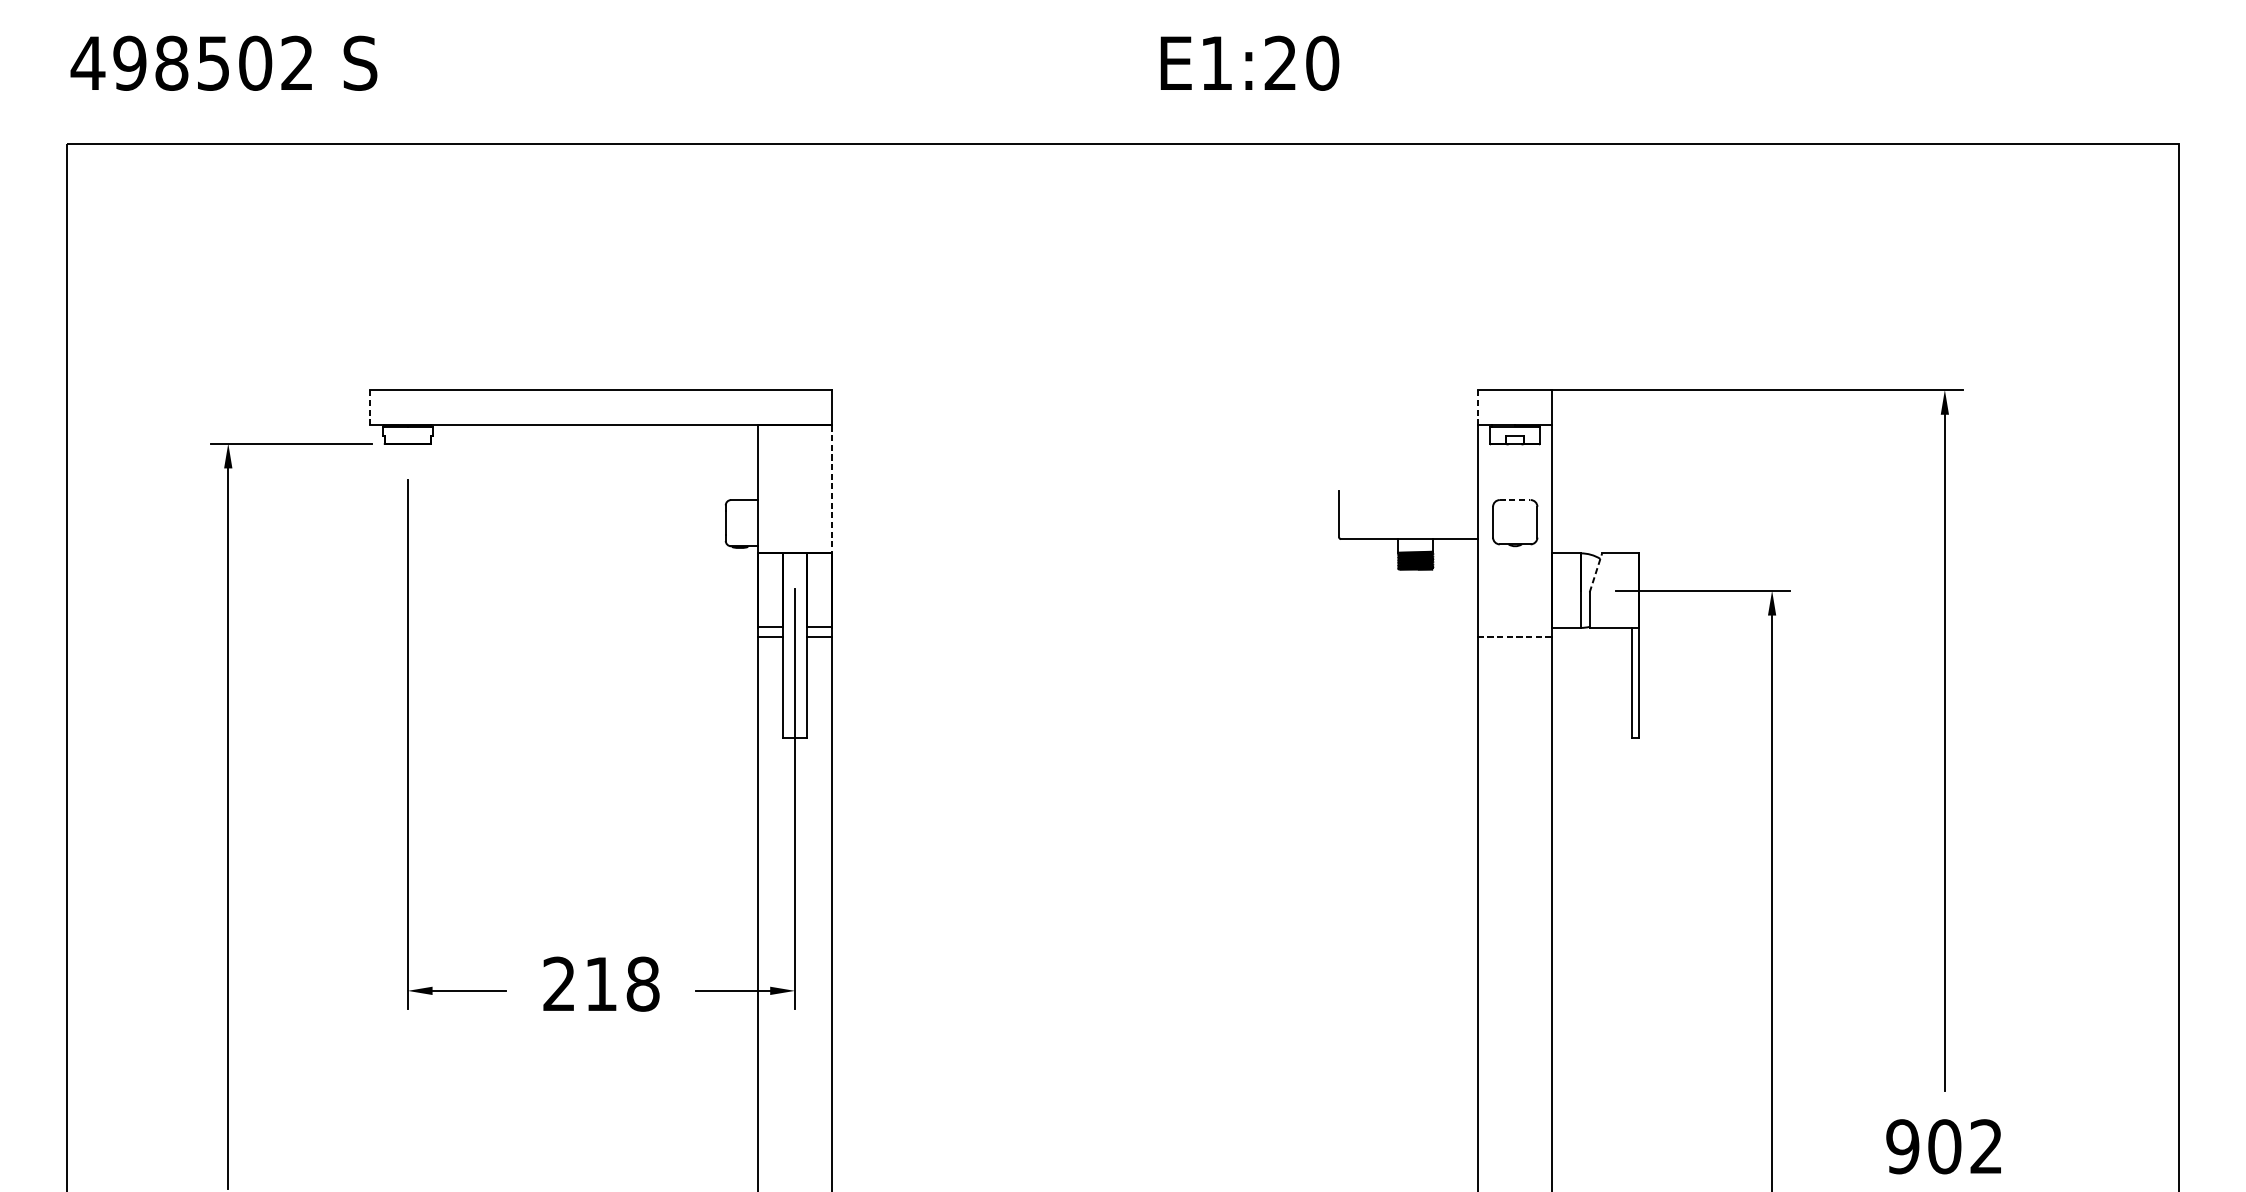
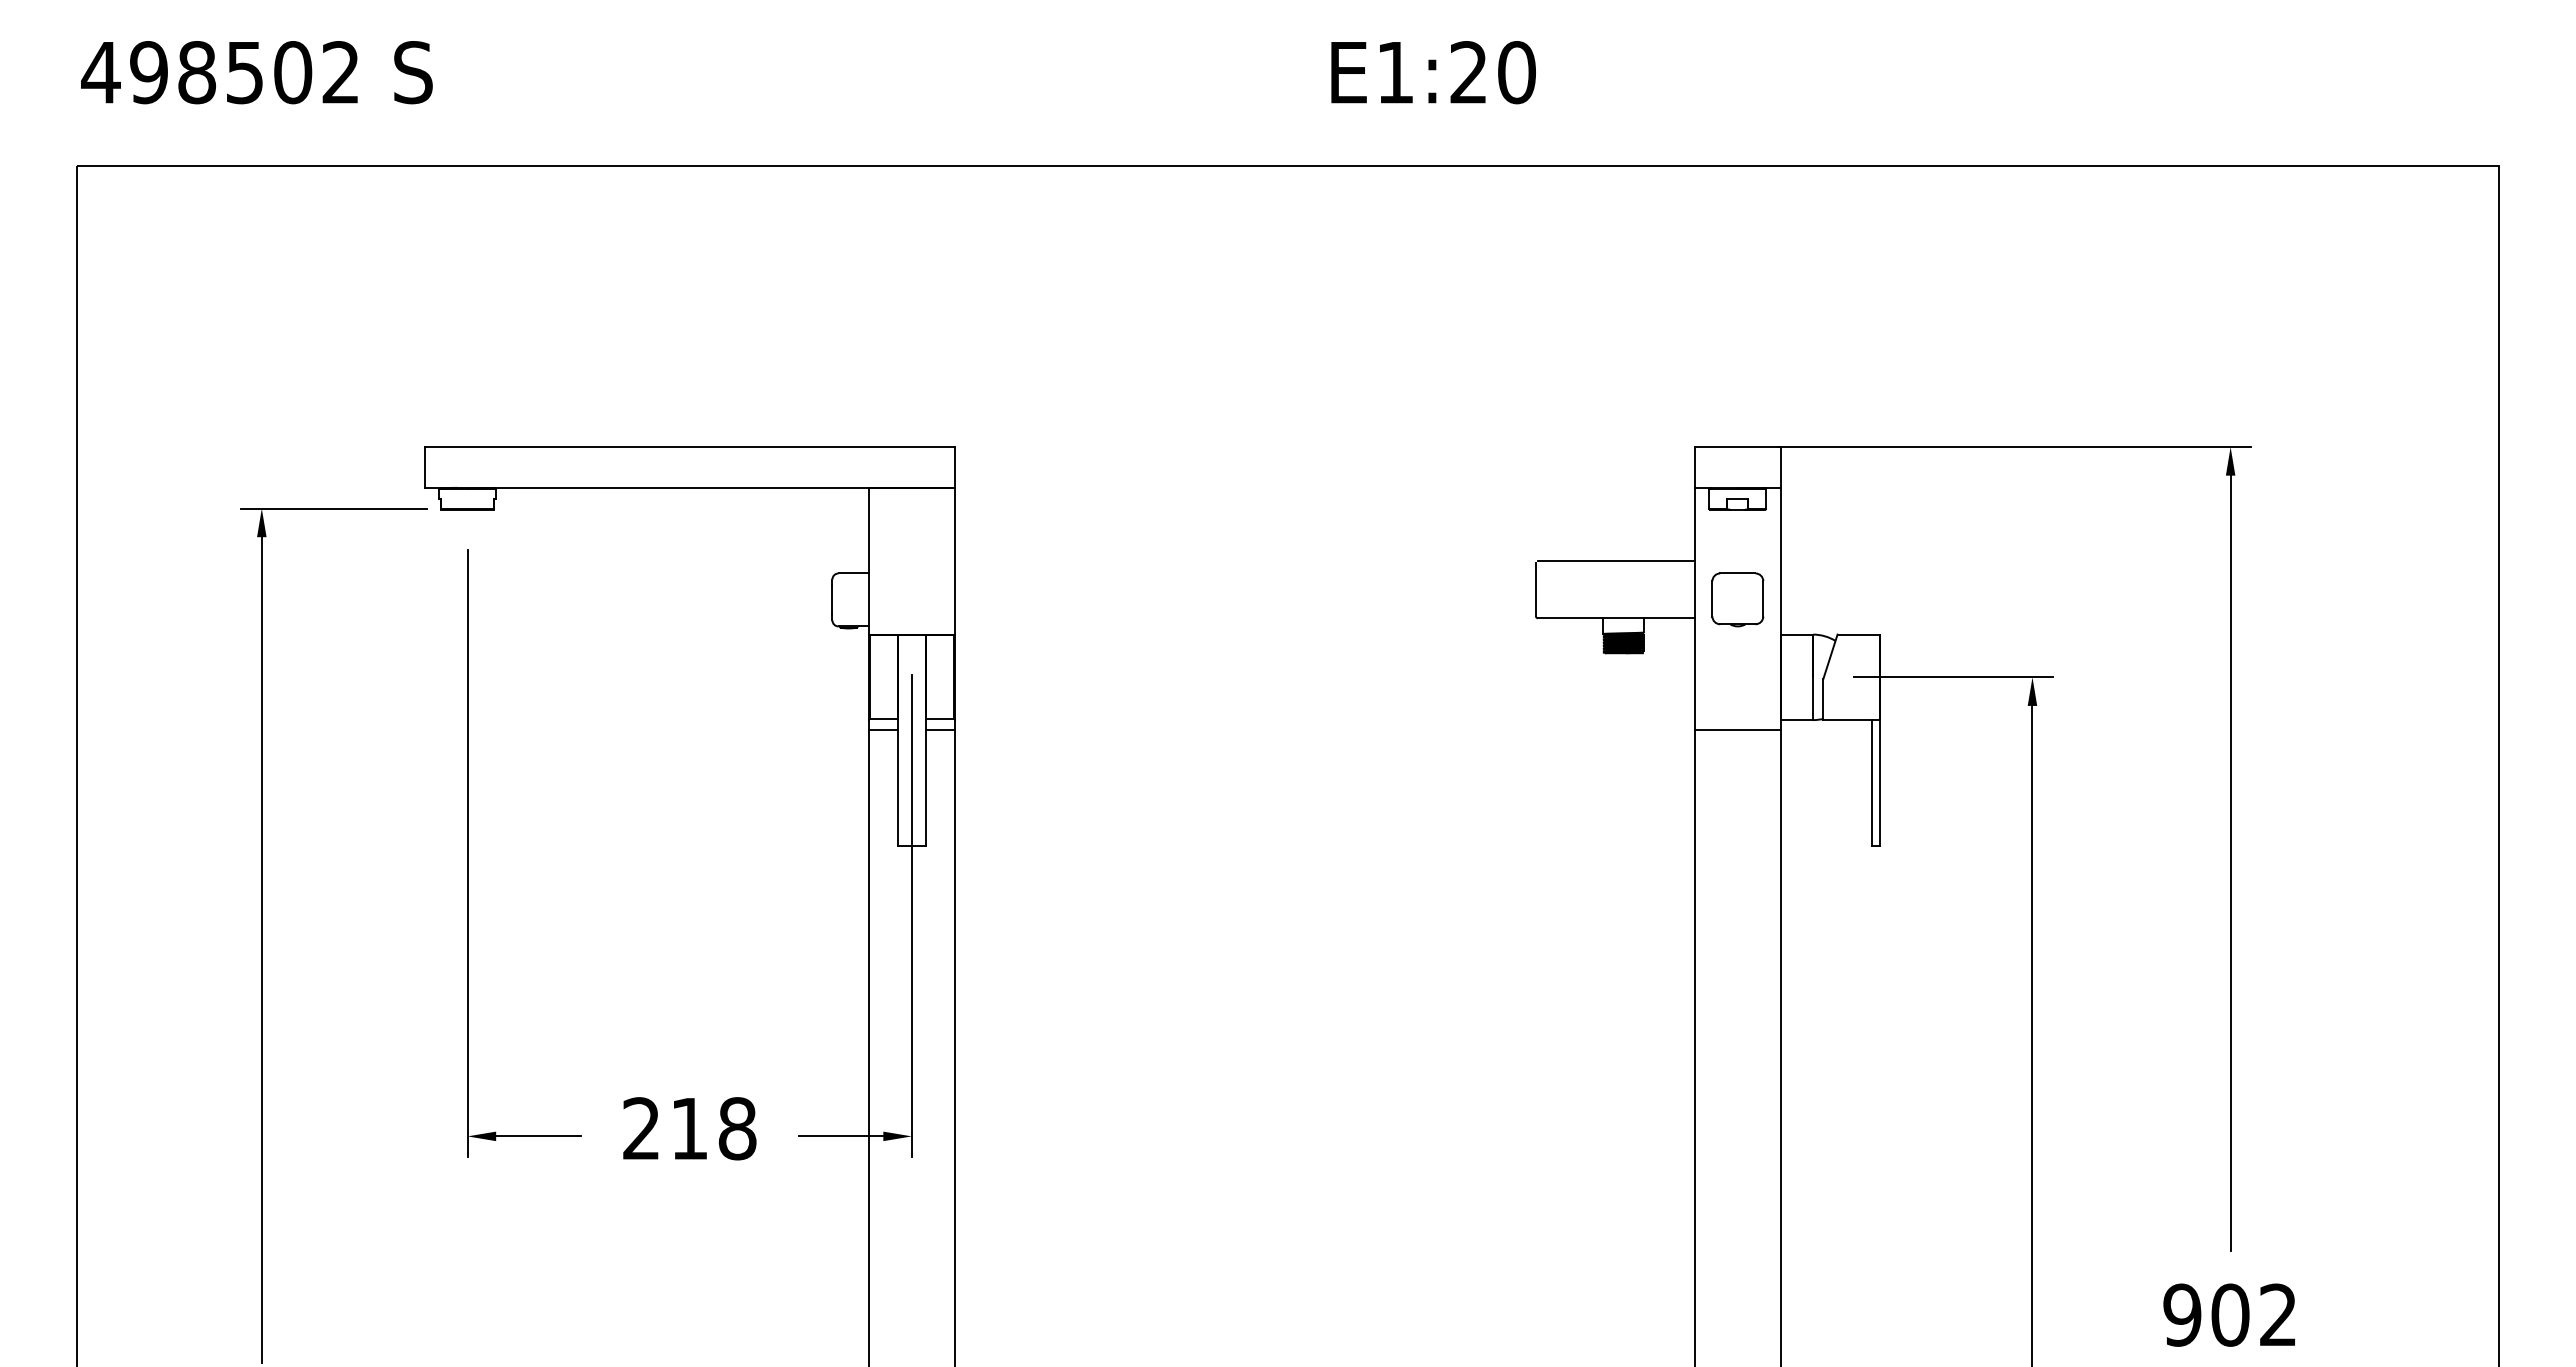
line: (370, 406) -> (424, 466), dashed -> solid
line: (1477, 406) -> (1694, 466), dashed -> solid
line: (832, 489) -> (954, 561), dashed -> solid
line: (1408, 489) -> (1615, 561), added
line: (1514, 500) -> (1737, 573), dashed -> solid
line: (1596, 572) -> (1830, 656), dashed -> solid
line: (1514, 636) -> (1737, 730), dashed -> solid

